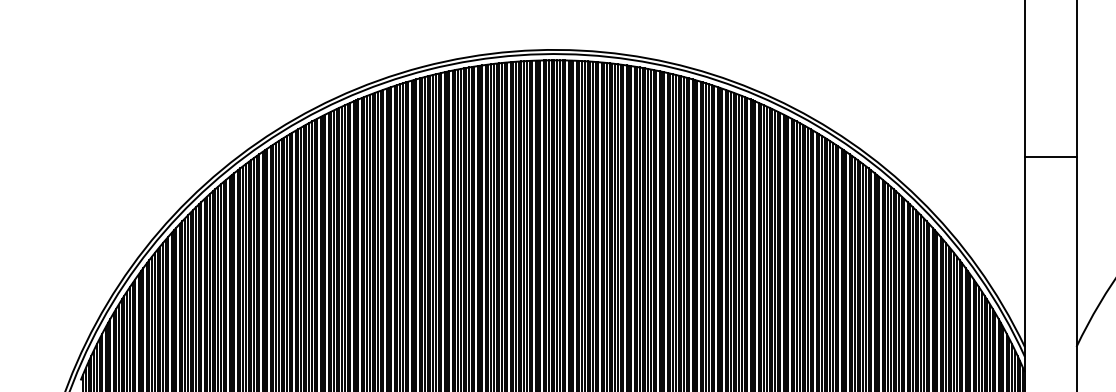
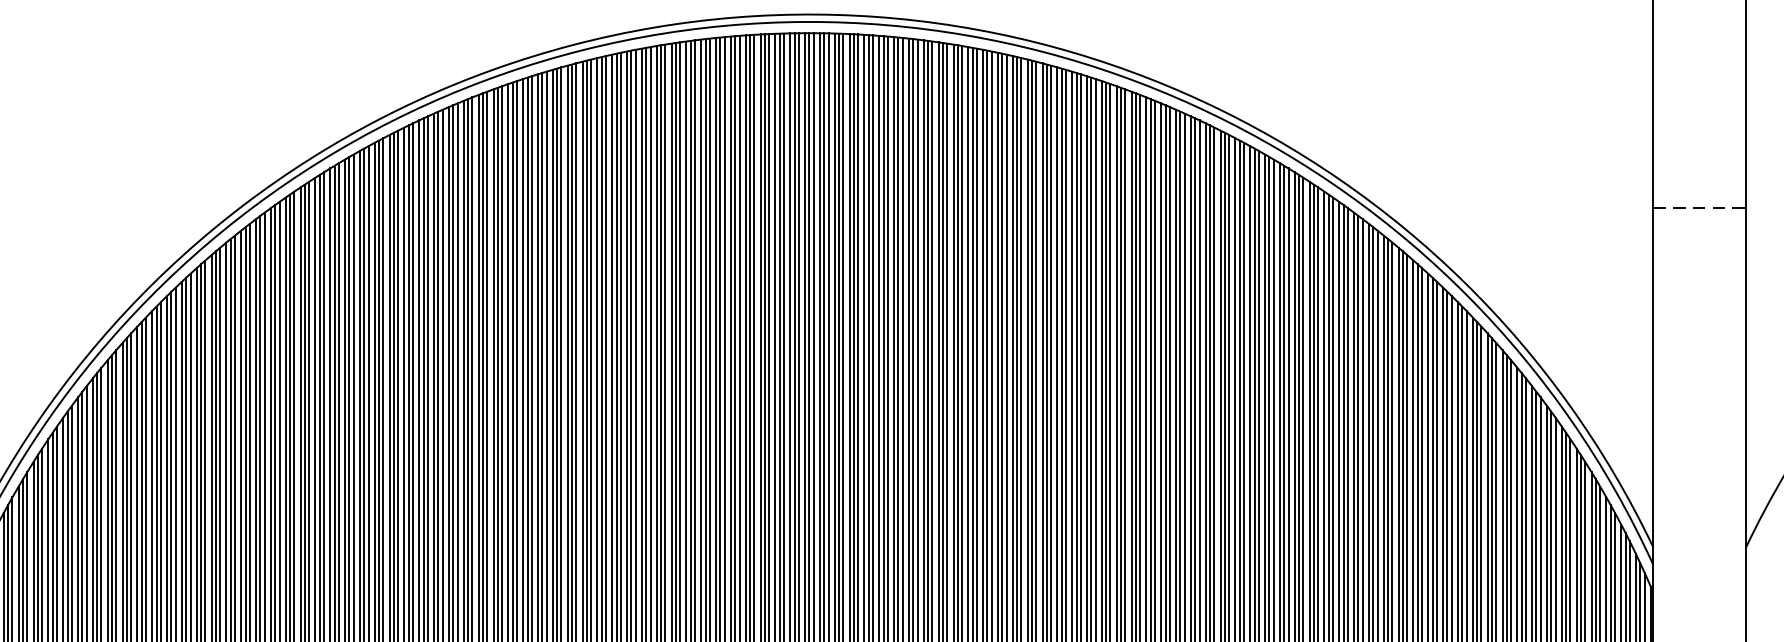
line: (1050, 157) -> (1699, 207), solid -> dashed

